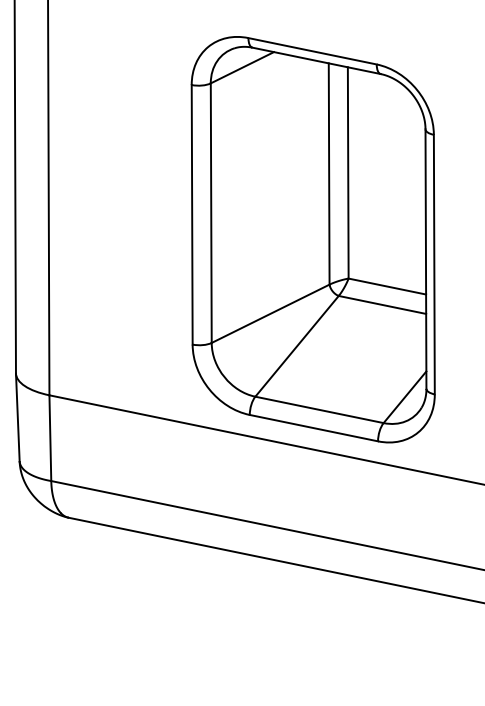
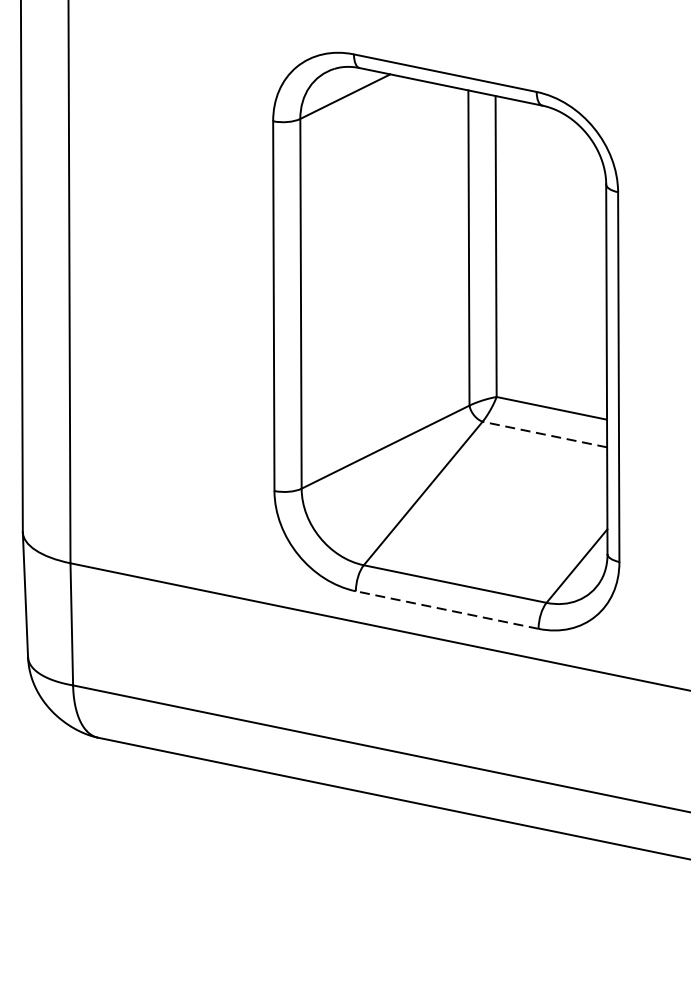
line: (382, 304) -> (544, 433), solid -> dashed
line: (313, 428) -> (446, 610), solid -> dashed

